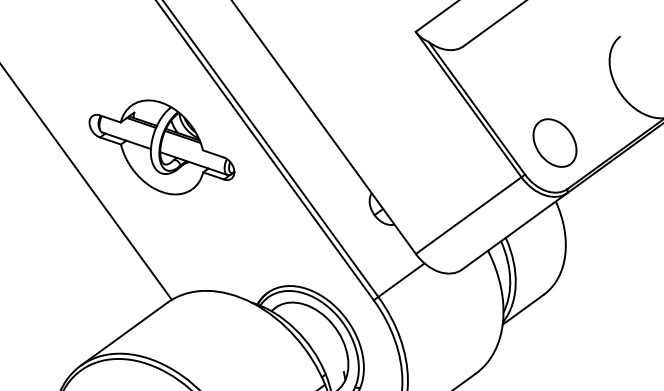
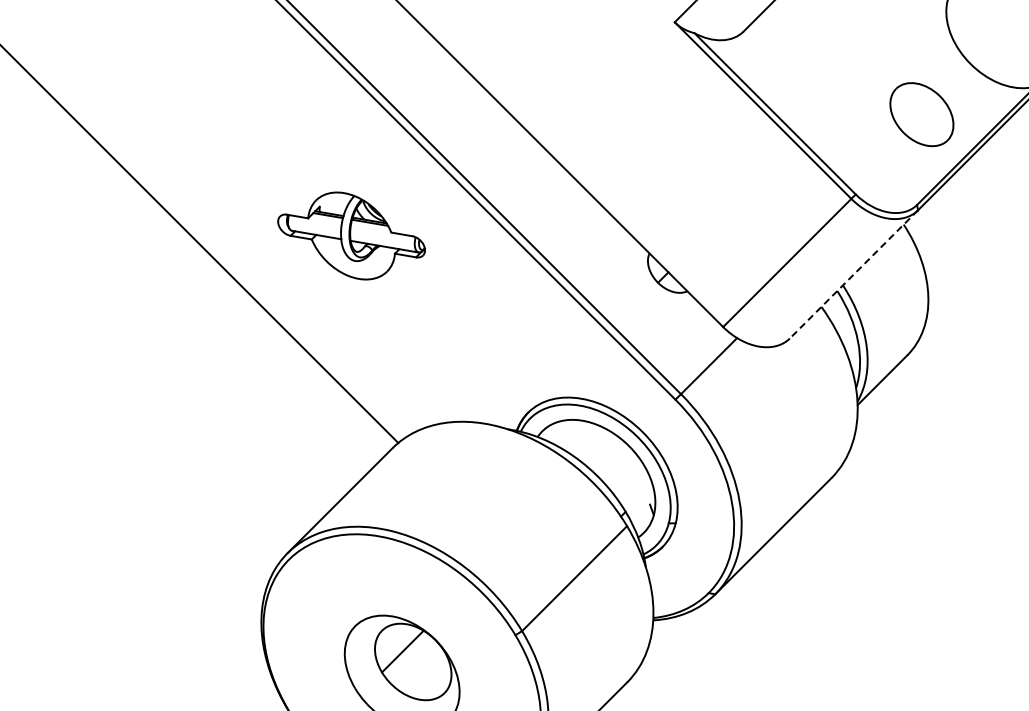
part: (554, 142) -> (921, 114), moved
part: (161, 147) -> (351, 235), size x0.7
line: (514, 231) -> (853, 274), solid -> dashed

